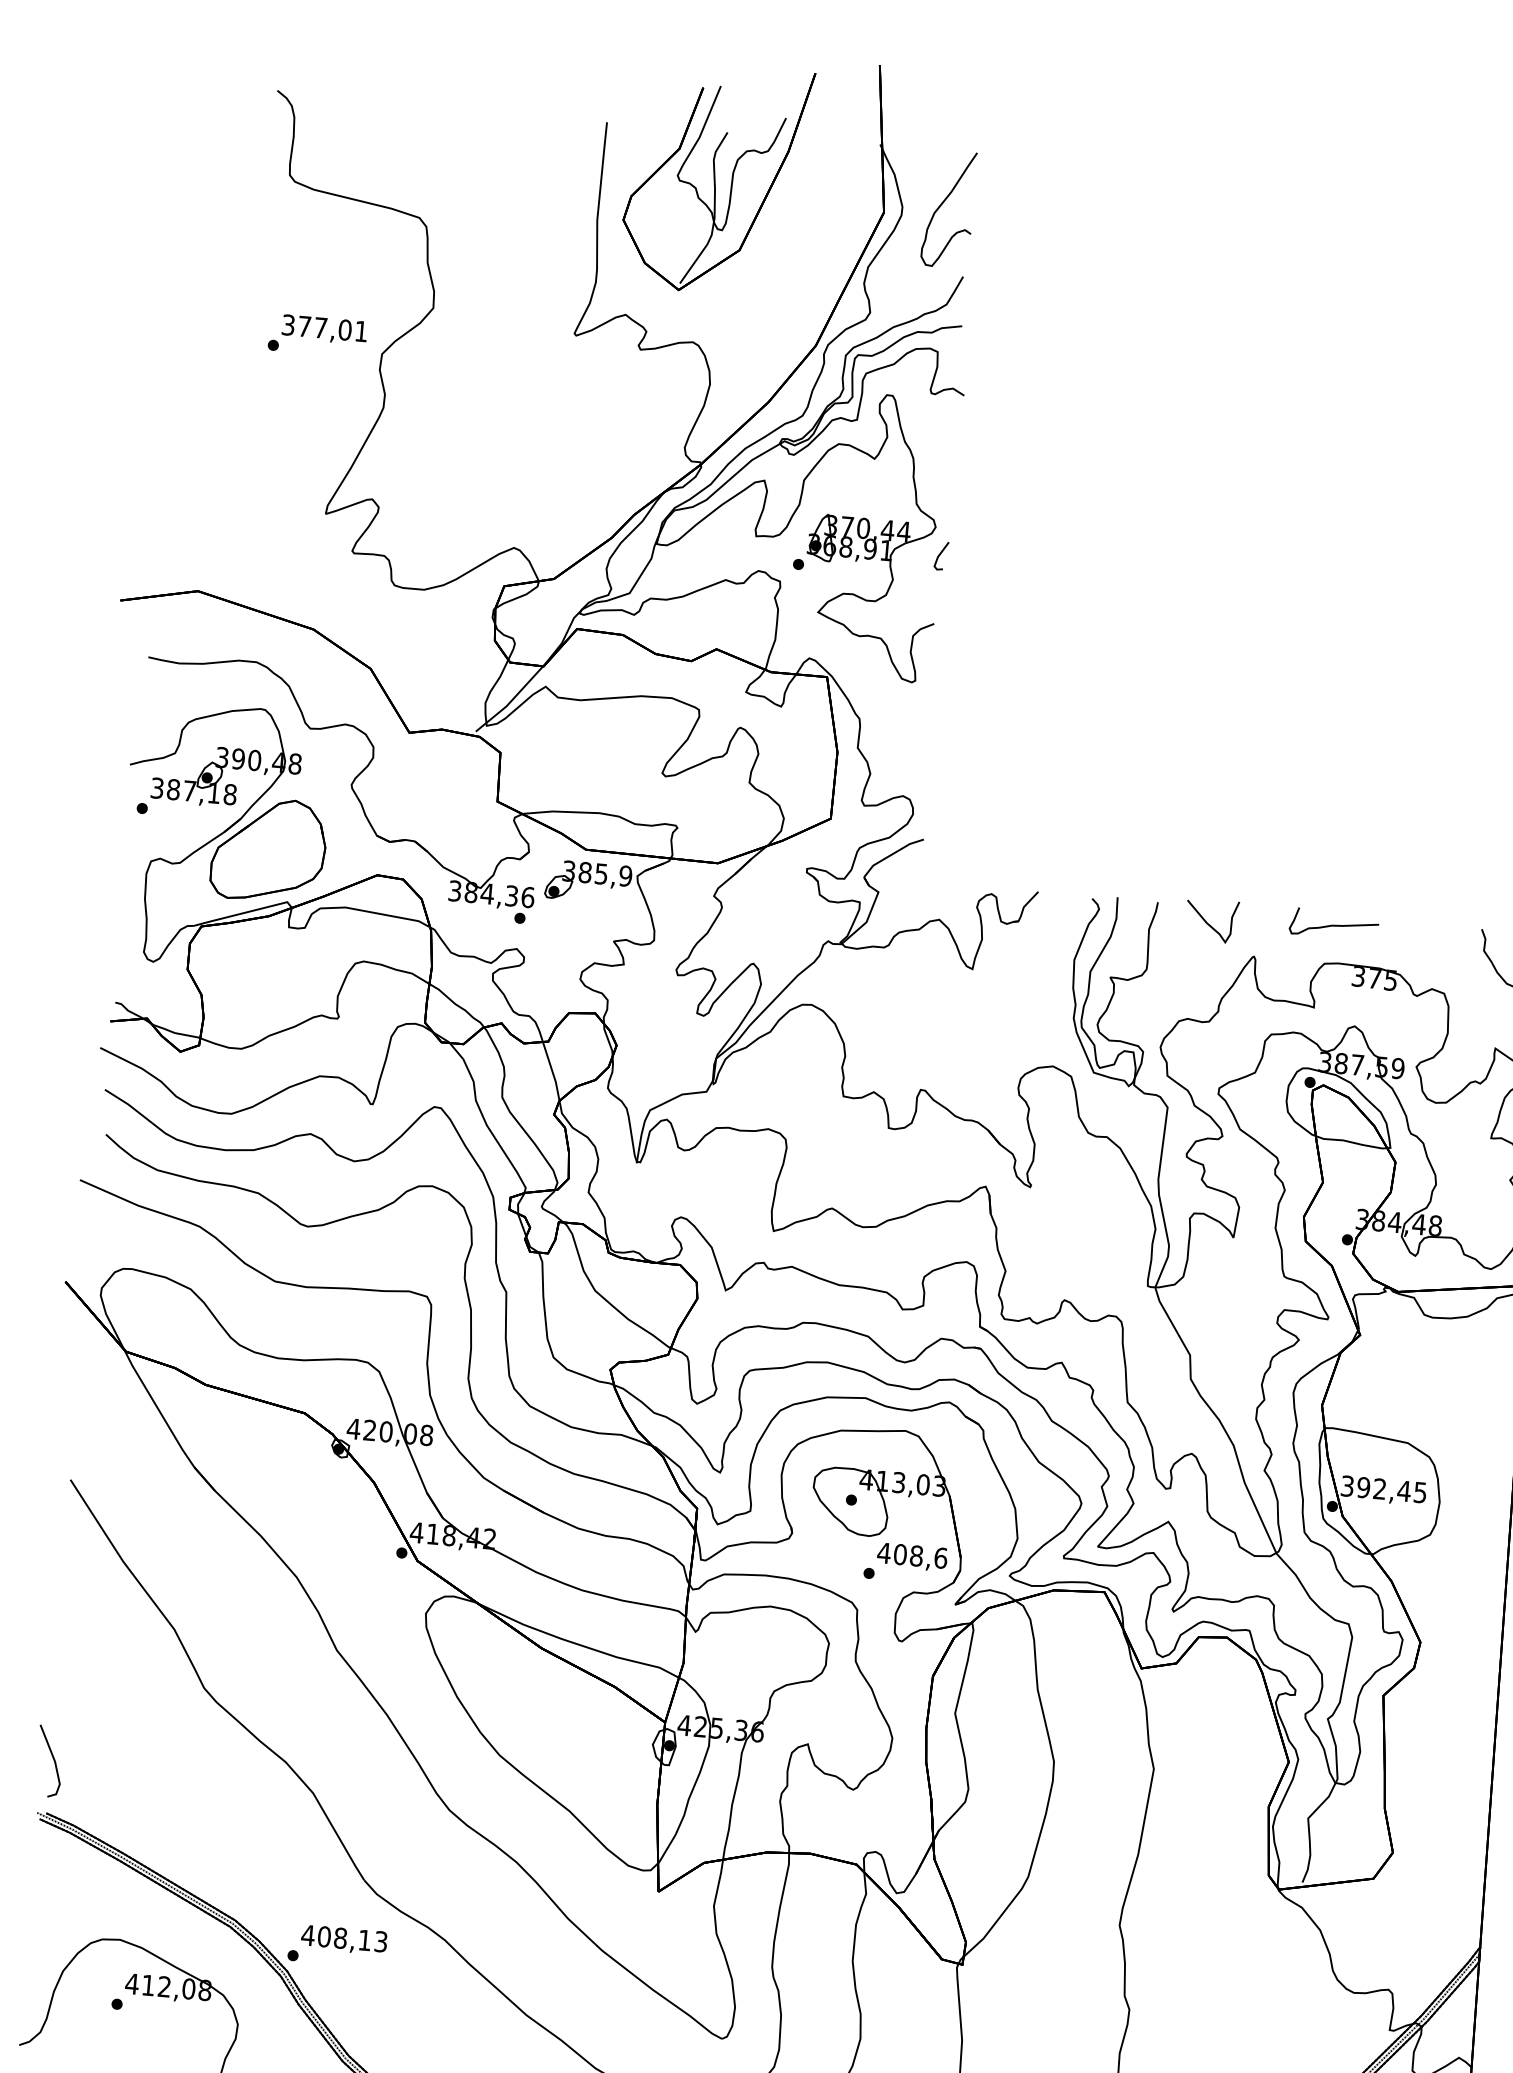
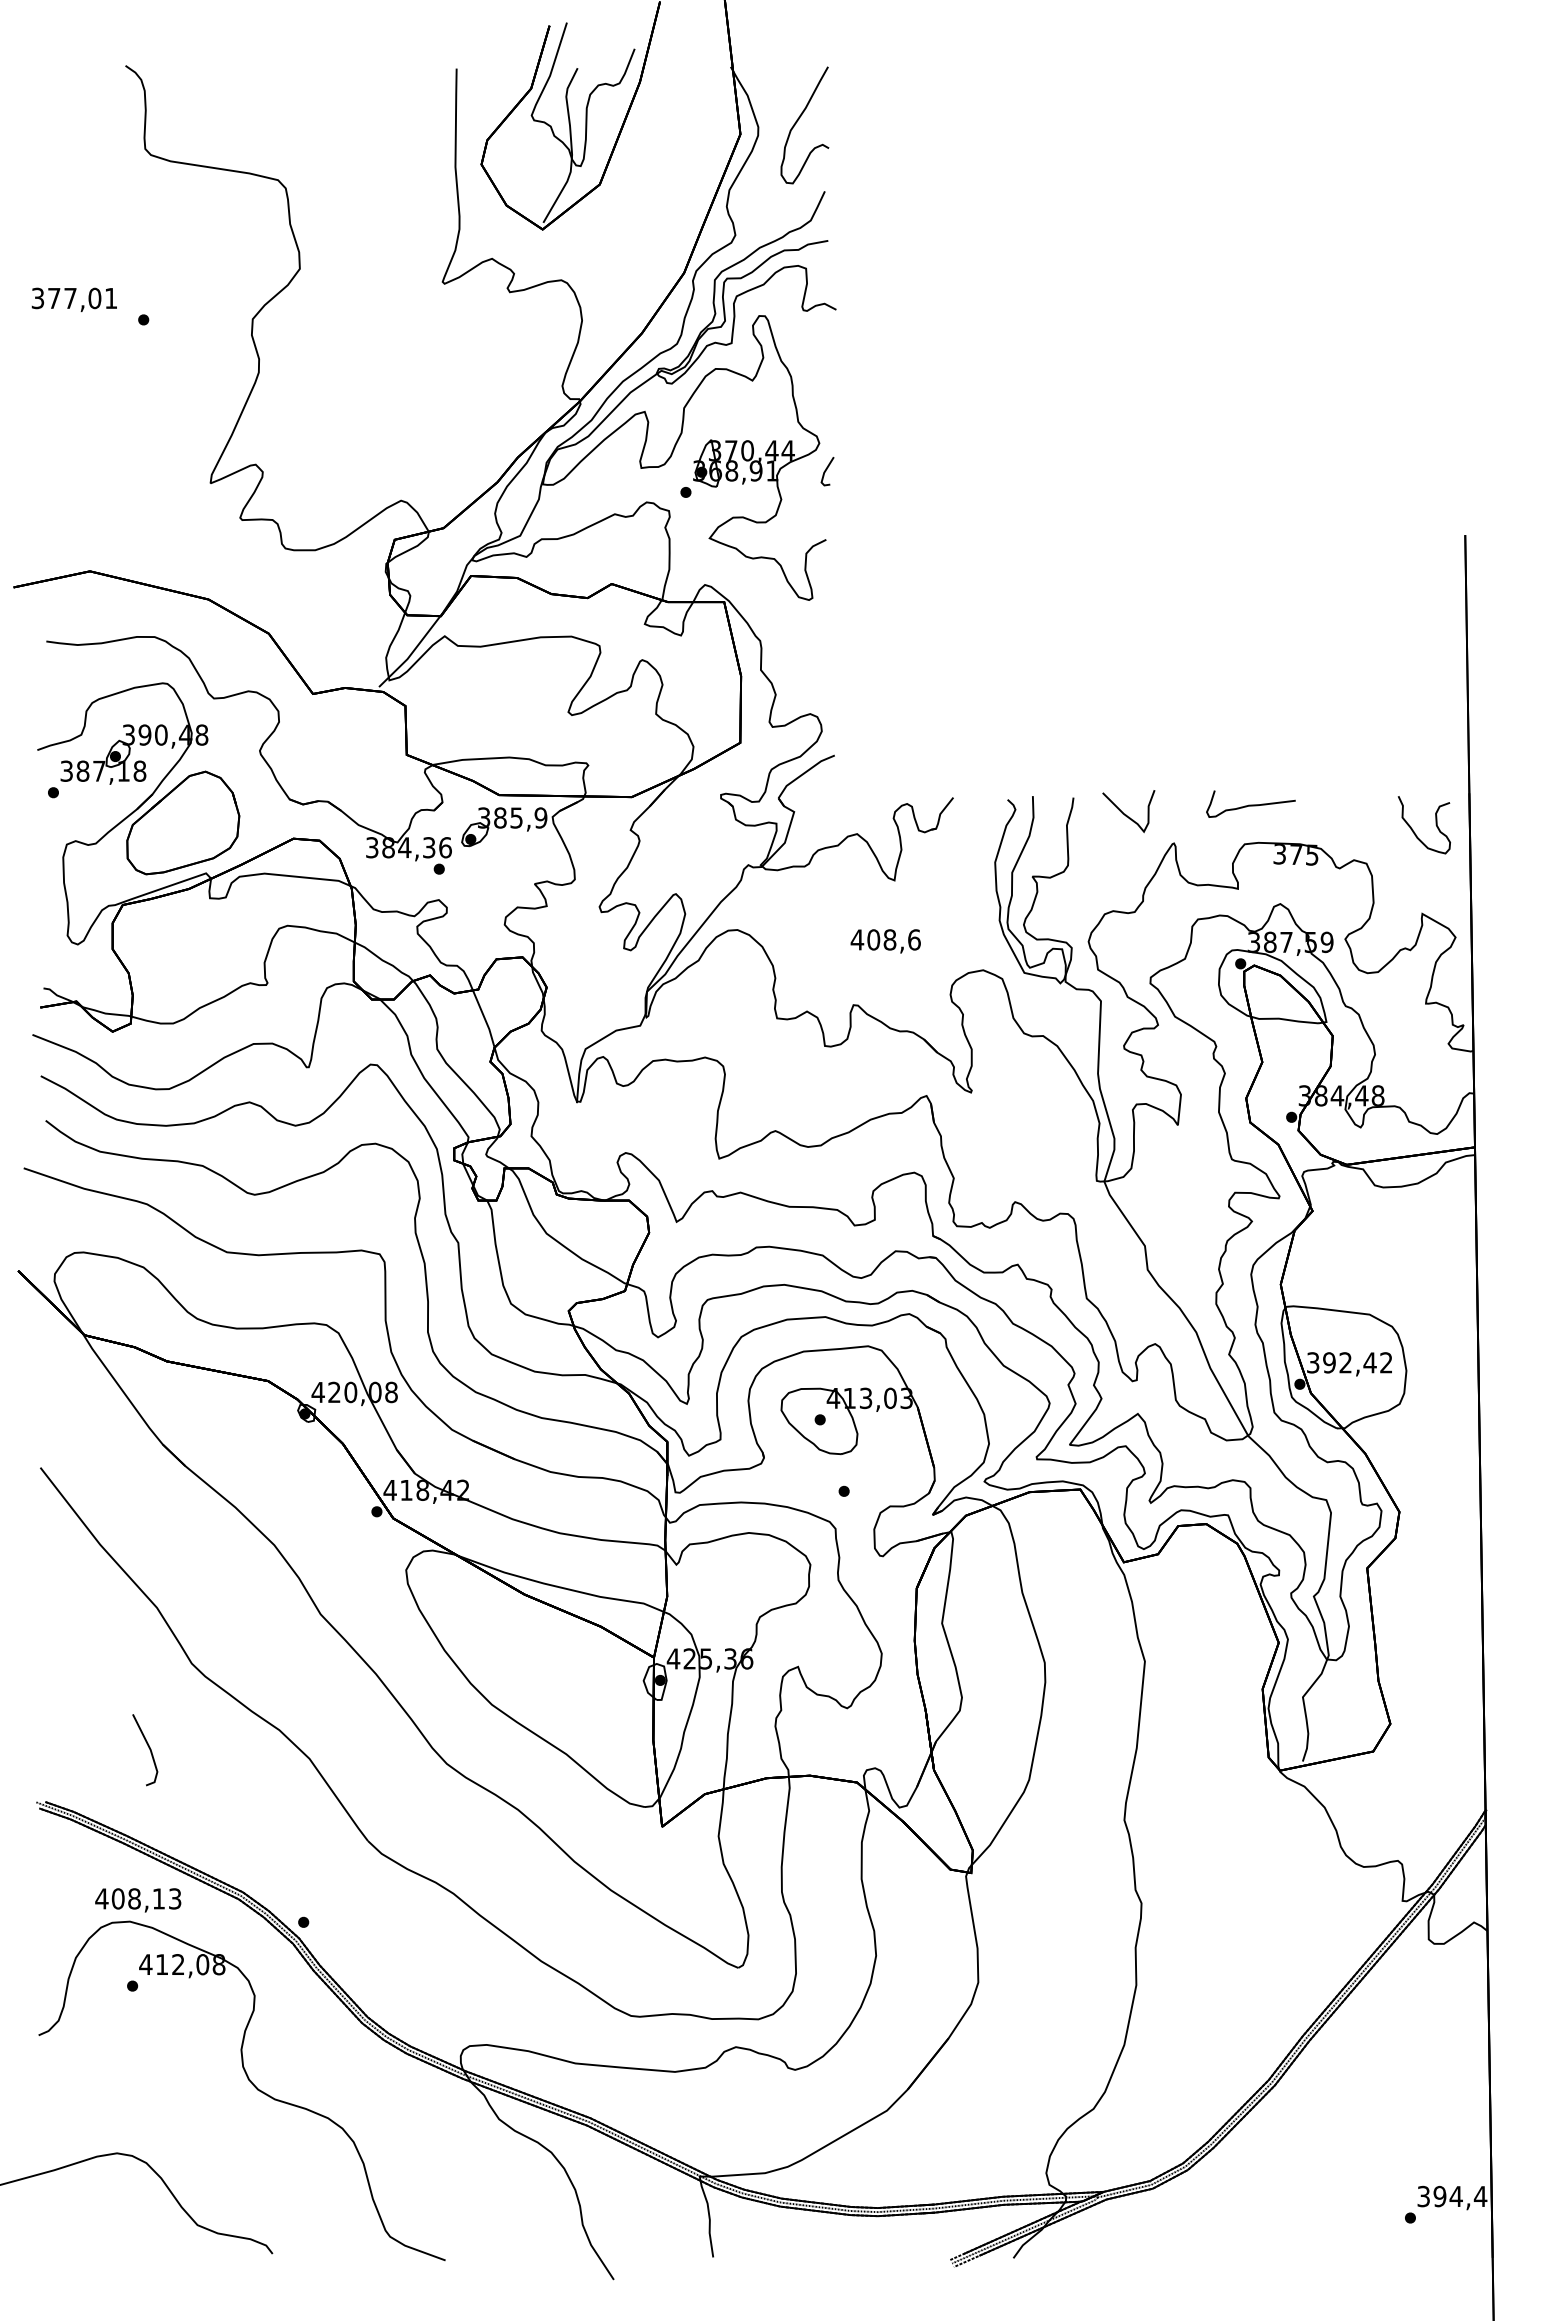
text: (323, 329) -> (73, 299), moved
text: (1420, 1492) -> (1386, 1362), 392,45 -> 392,42
text: (911, 1557) -> (885, 941), moved
line: (53, 1760) -> (148, 1748), moved
text: (344, 1940) -> (138, 1900), moved

